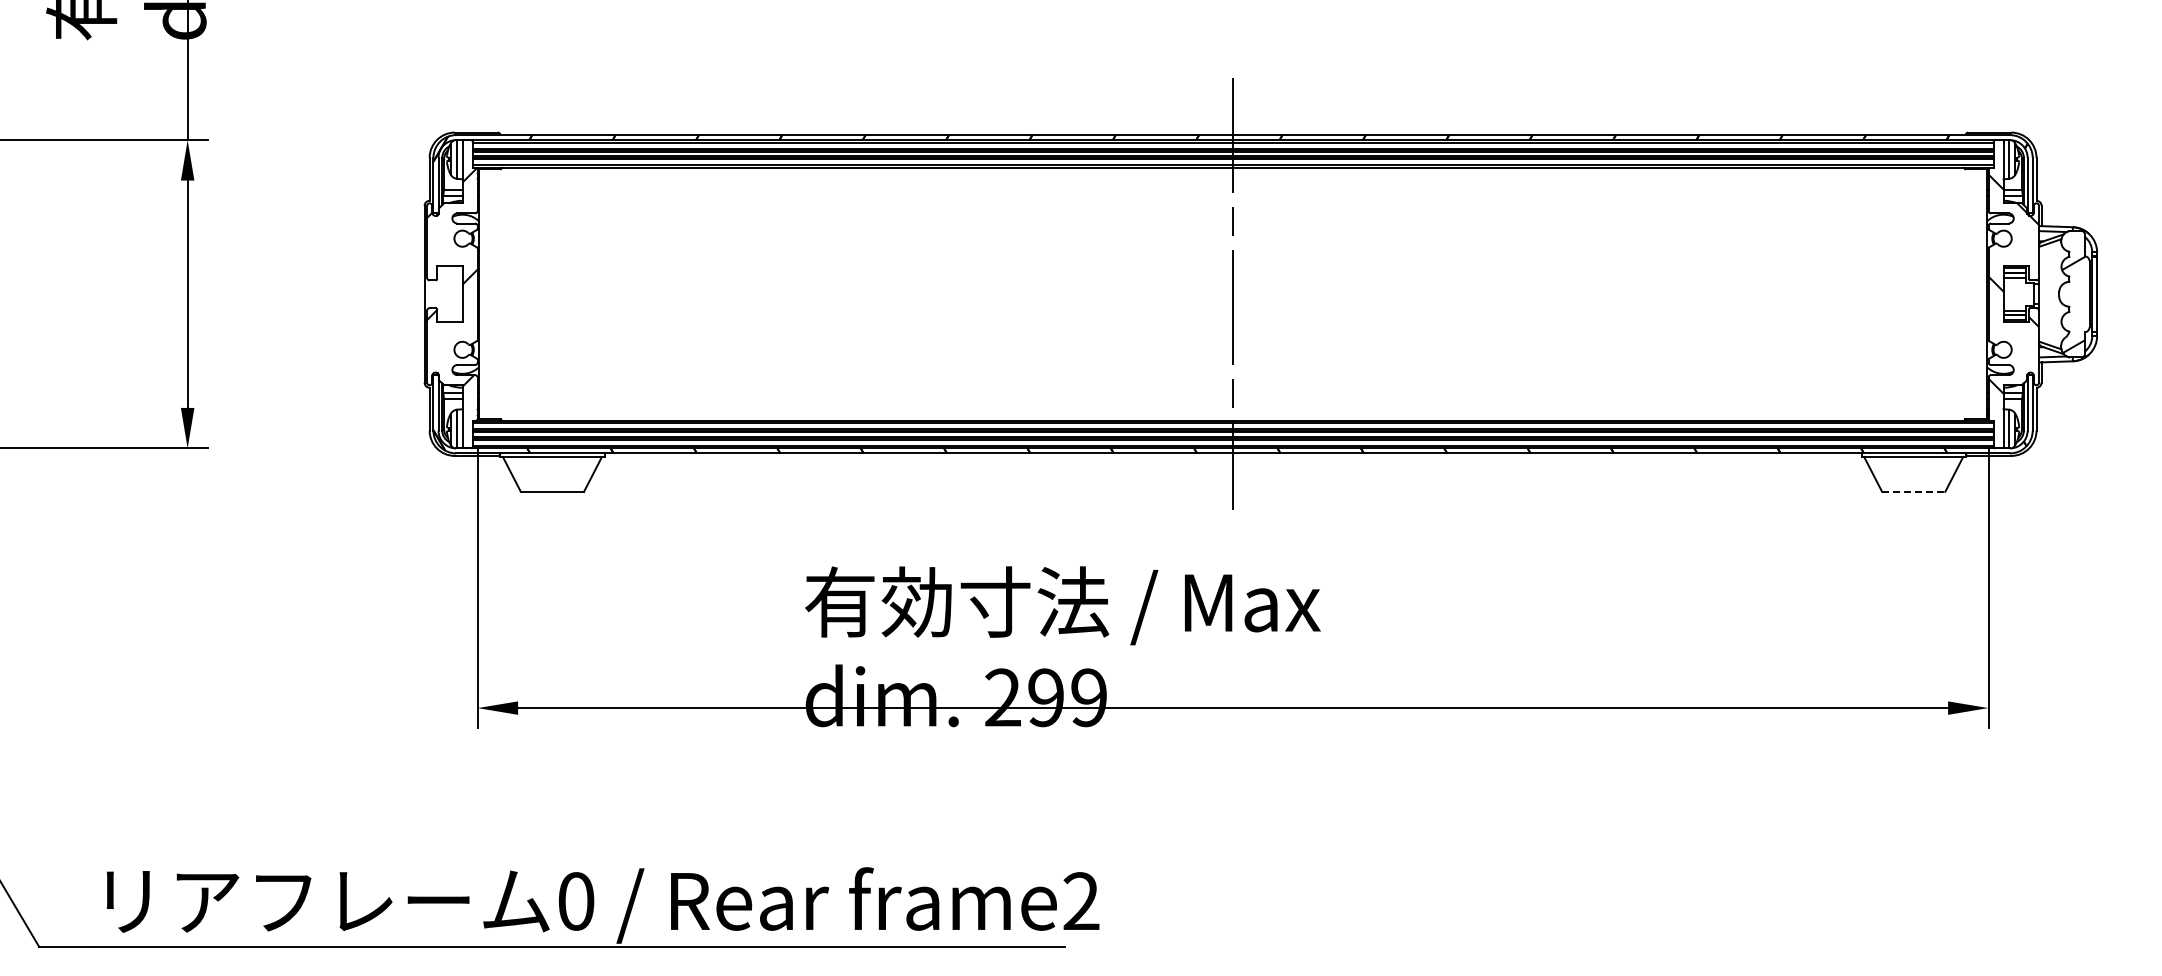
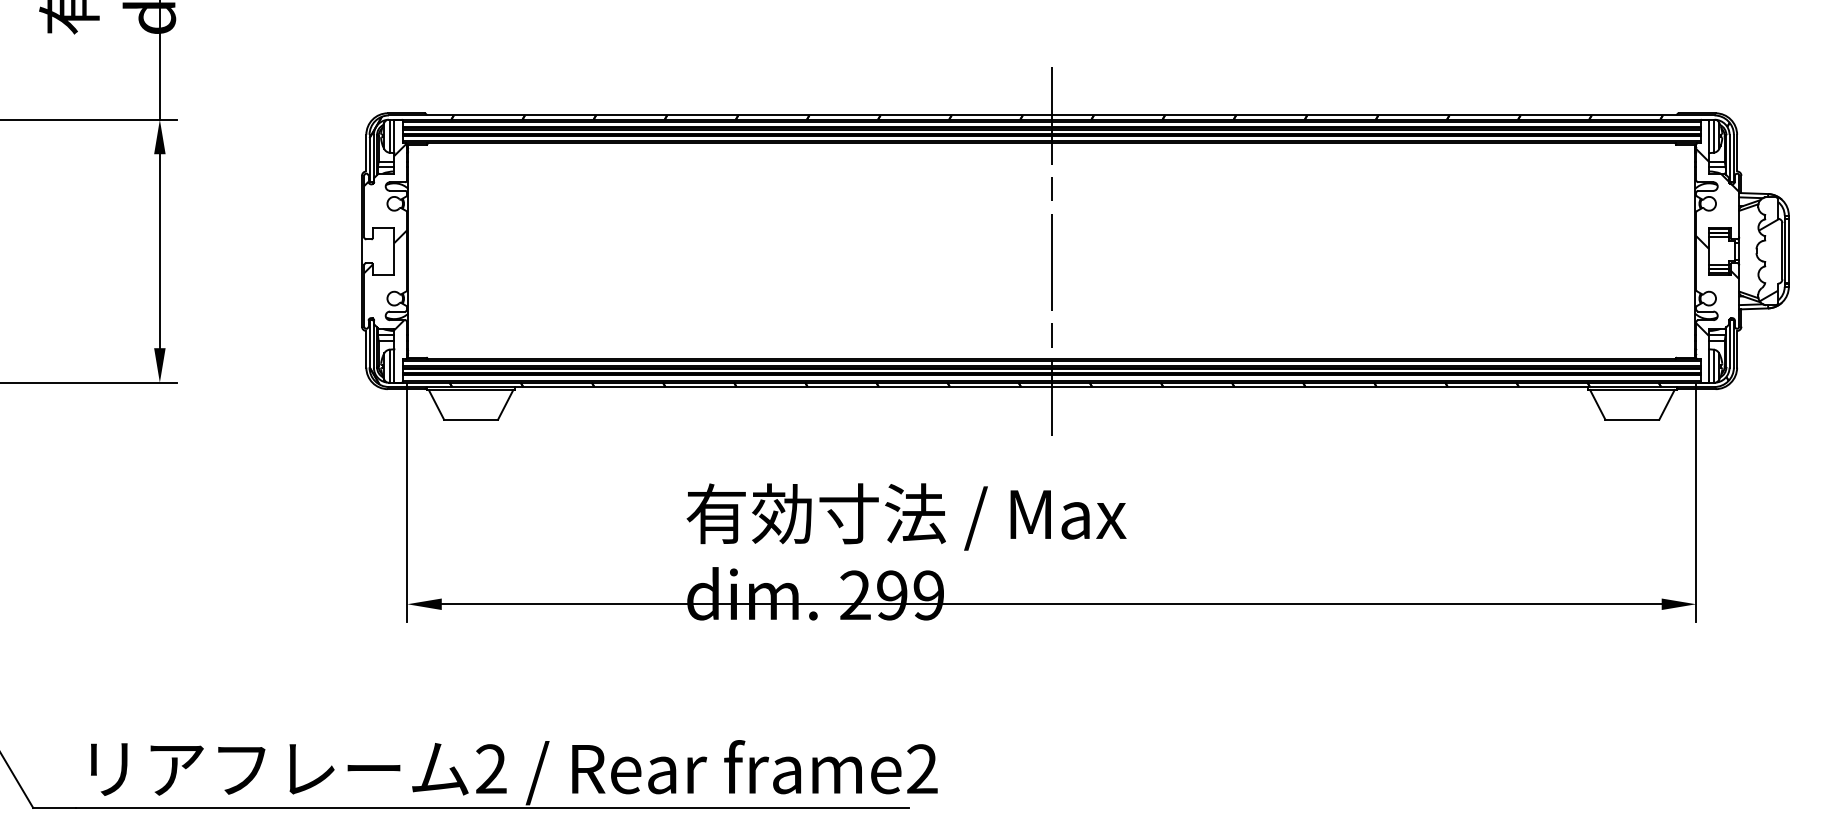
line: (1913, 491) -> (1632, 419), dashed -> solid
text: (576, 901) -> (491, 769), 0 -> 2

